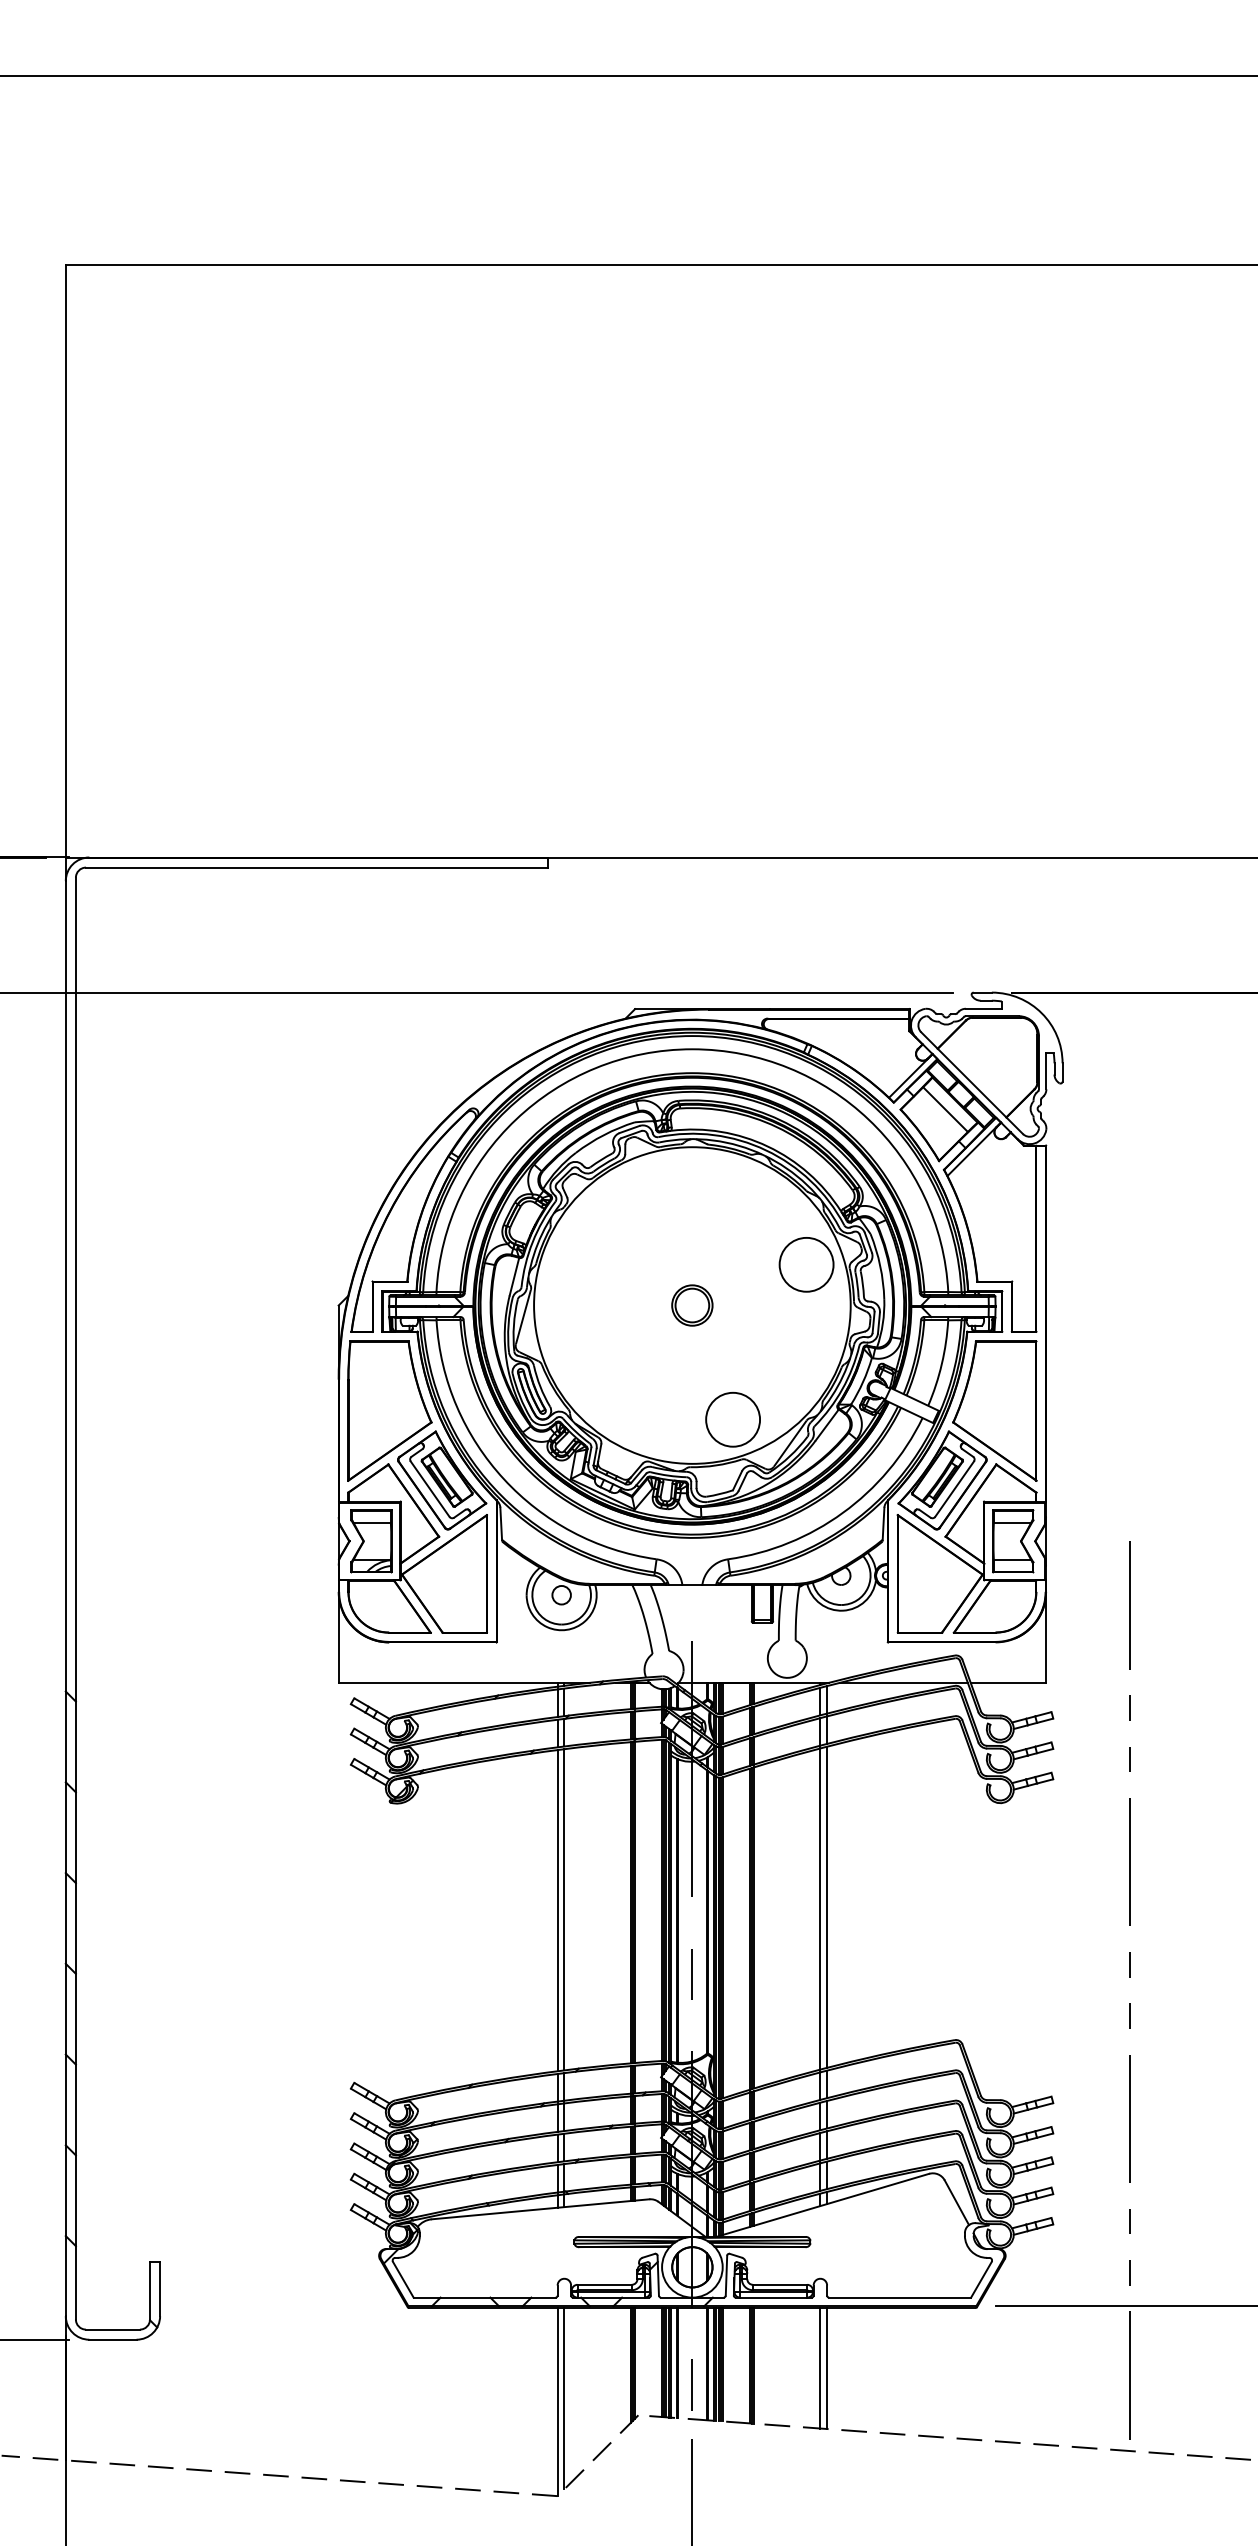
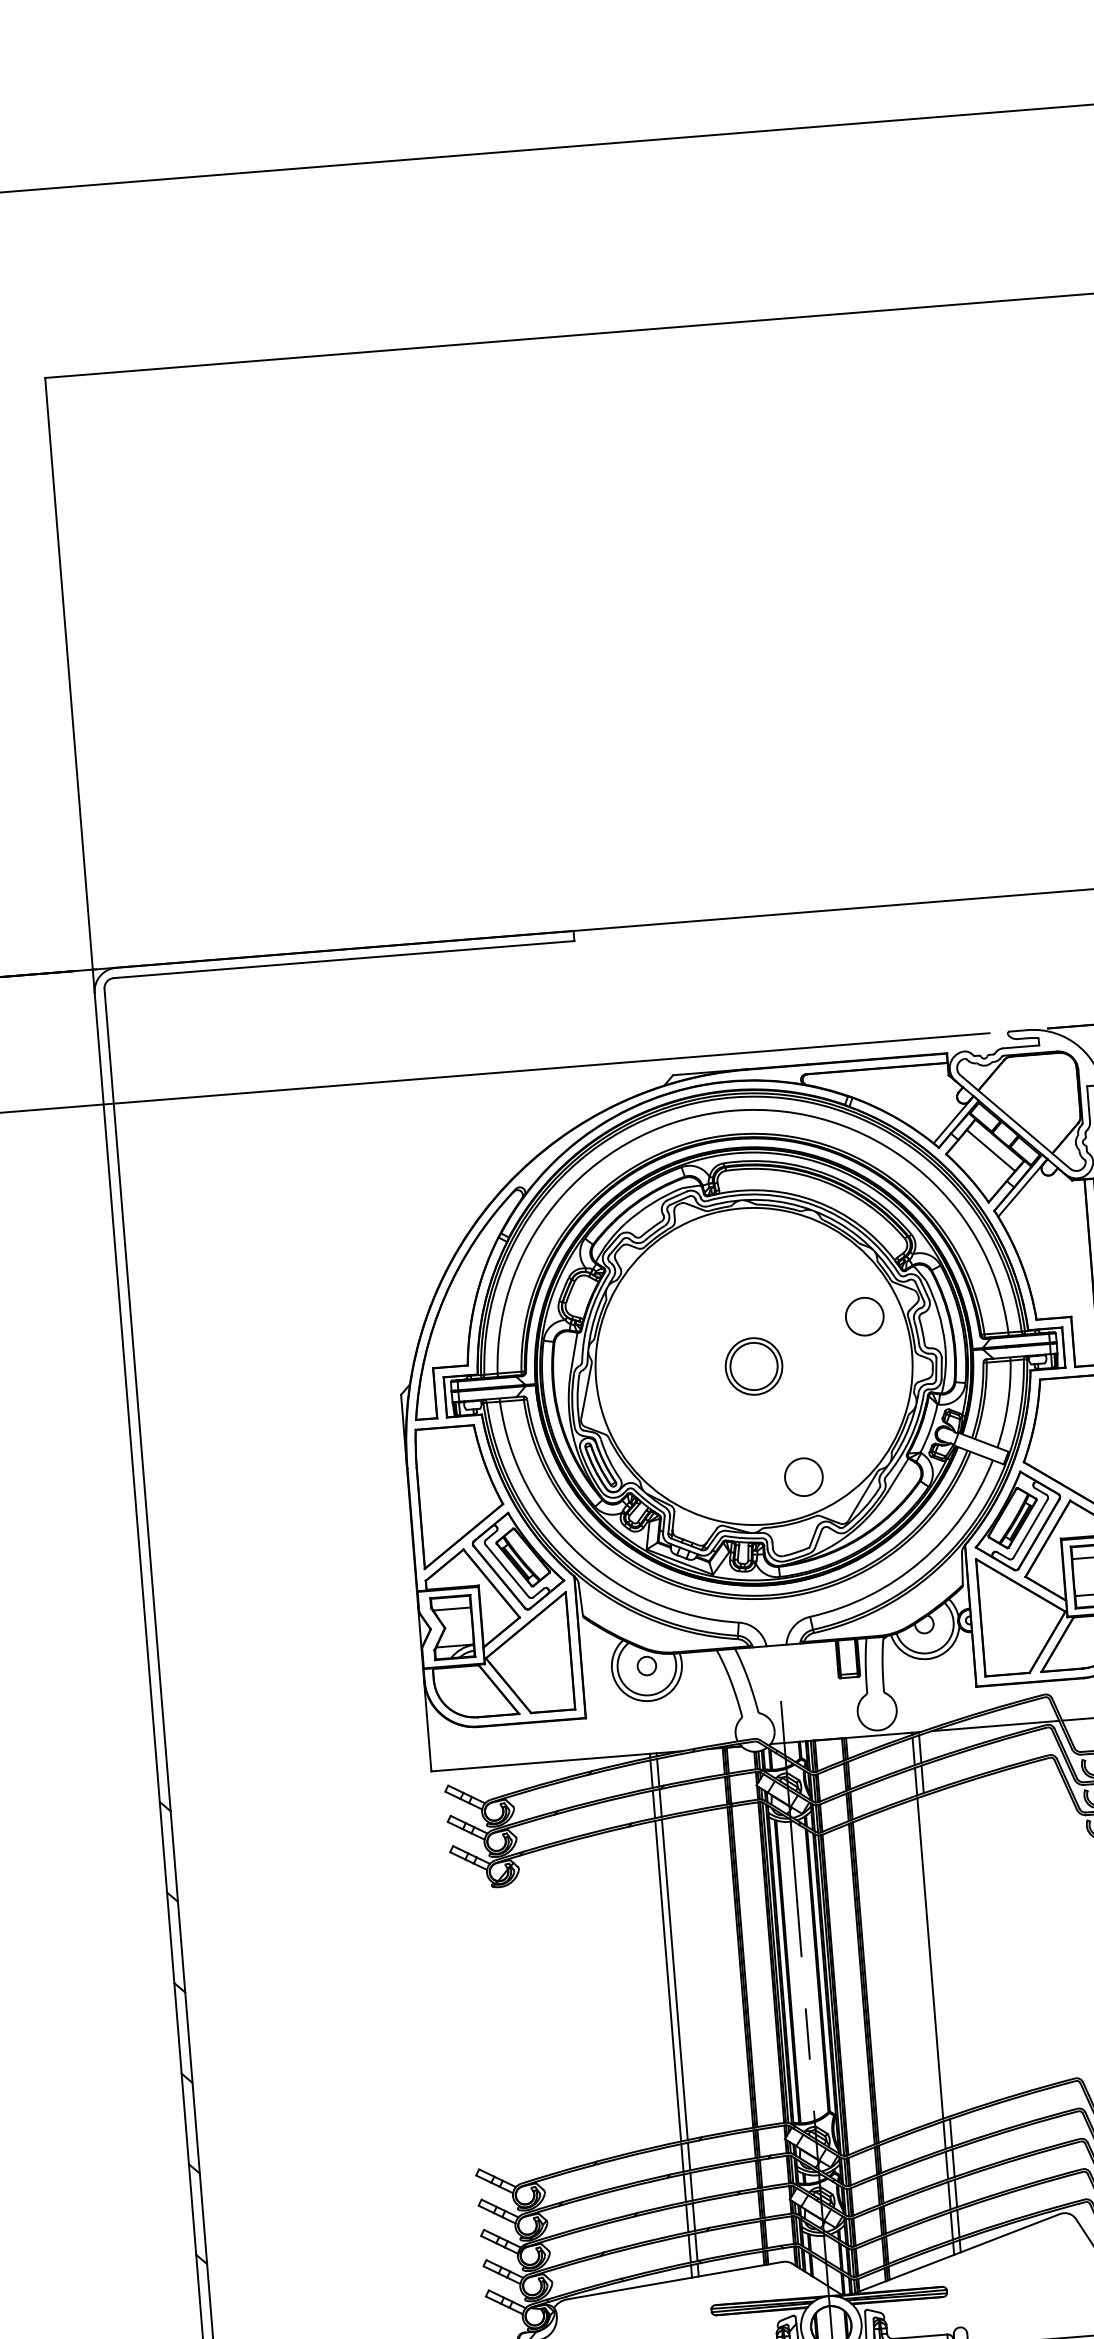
circle: (806, 1264) -> (864, 1316), size x0.7
part: (692, 1305) -> (754, 1366), size x1.4
circle: (733, 1419) -> (804, 1476), size x0.7
line: (827, 1906) -> (937, 1955), removed

